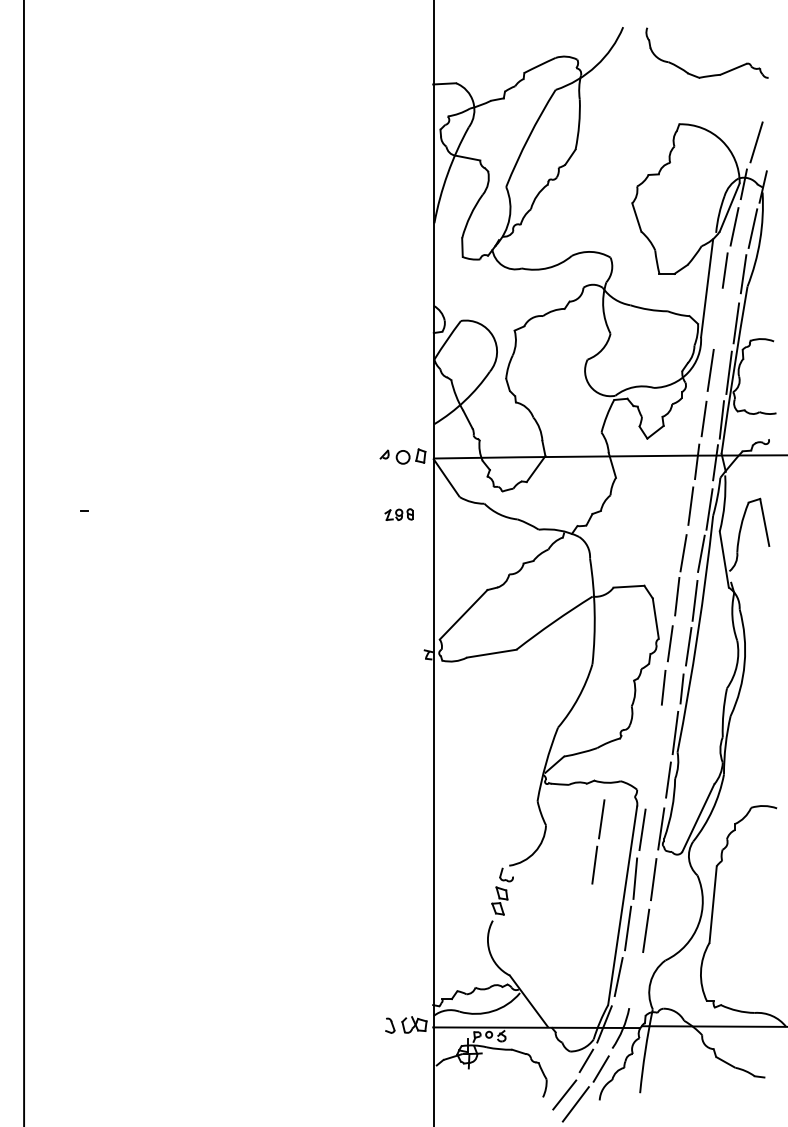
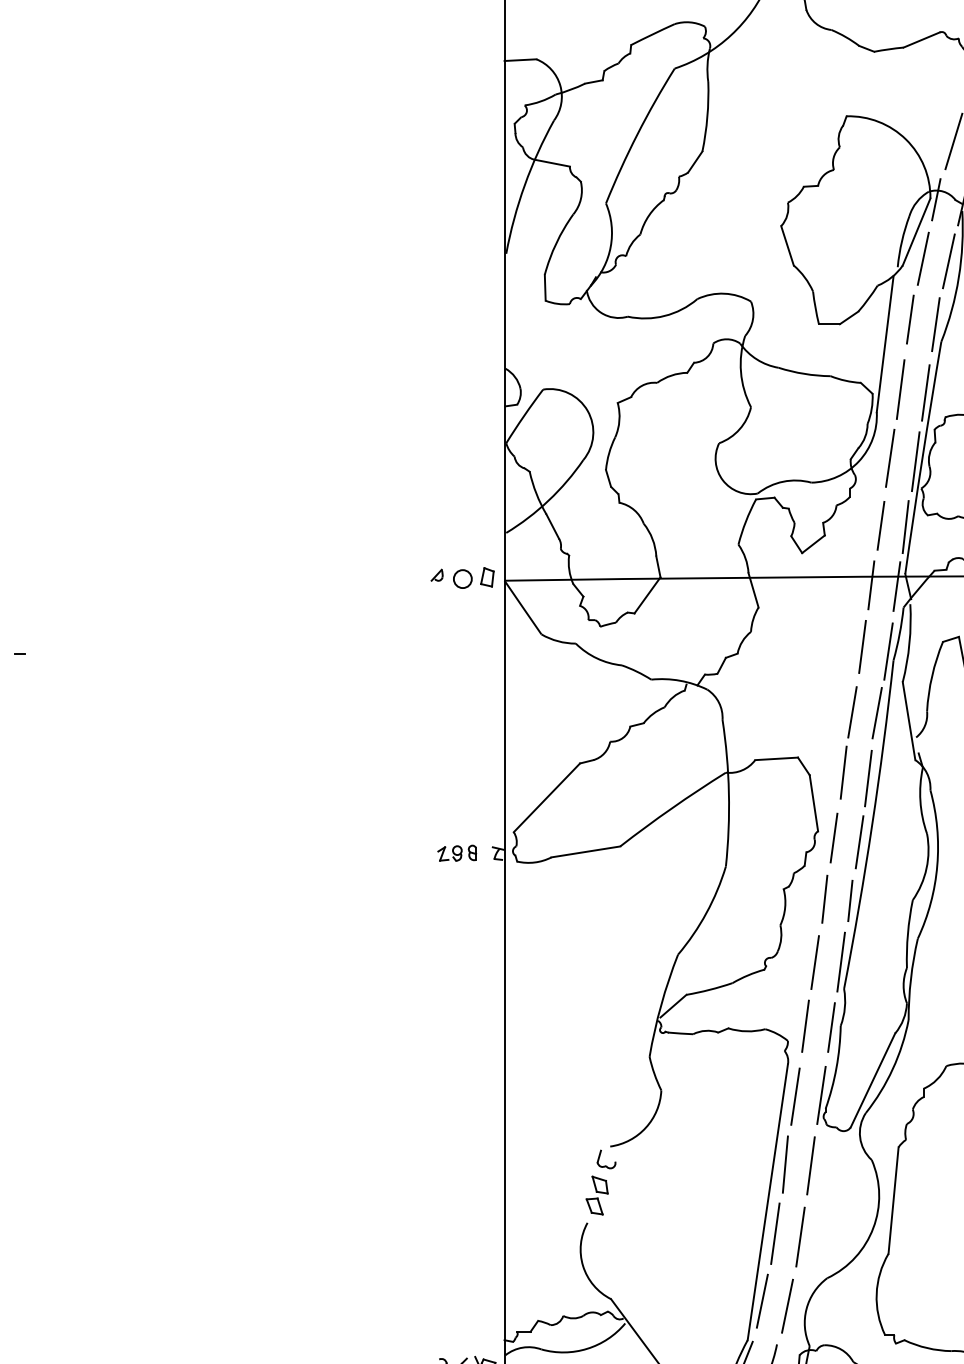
line: (717, 320) -> (899, 388), added
part: (398, 514) -> (456, 853), moved
line: (598, 839) -> (810, 990), moved
line: (636, 980) -> (787, 1306), added

